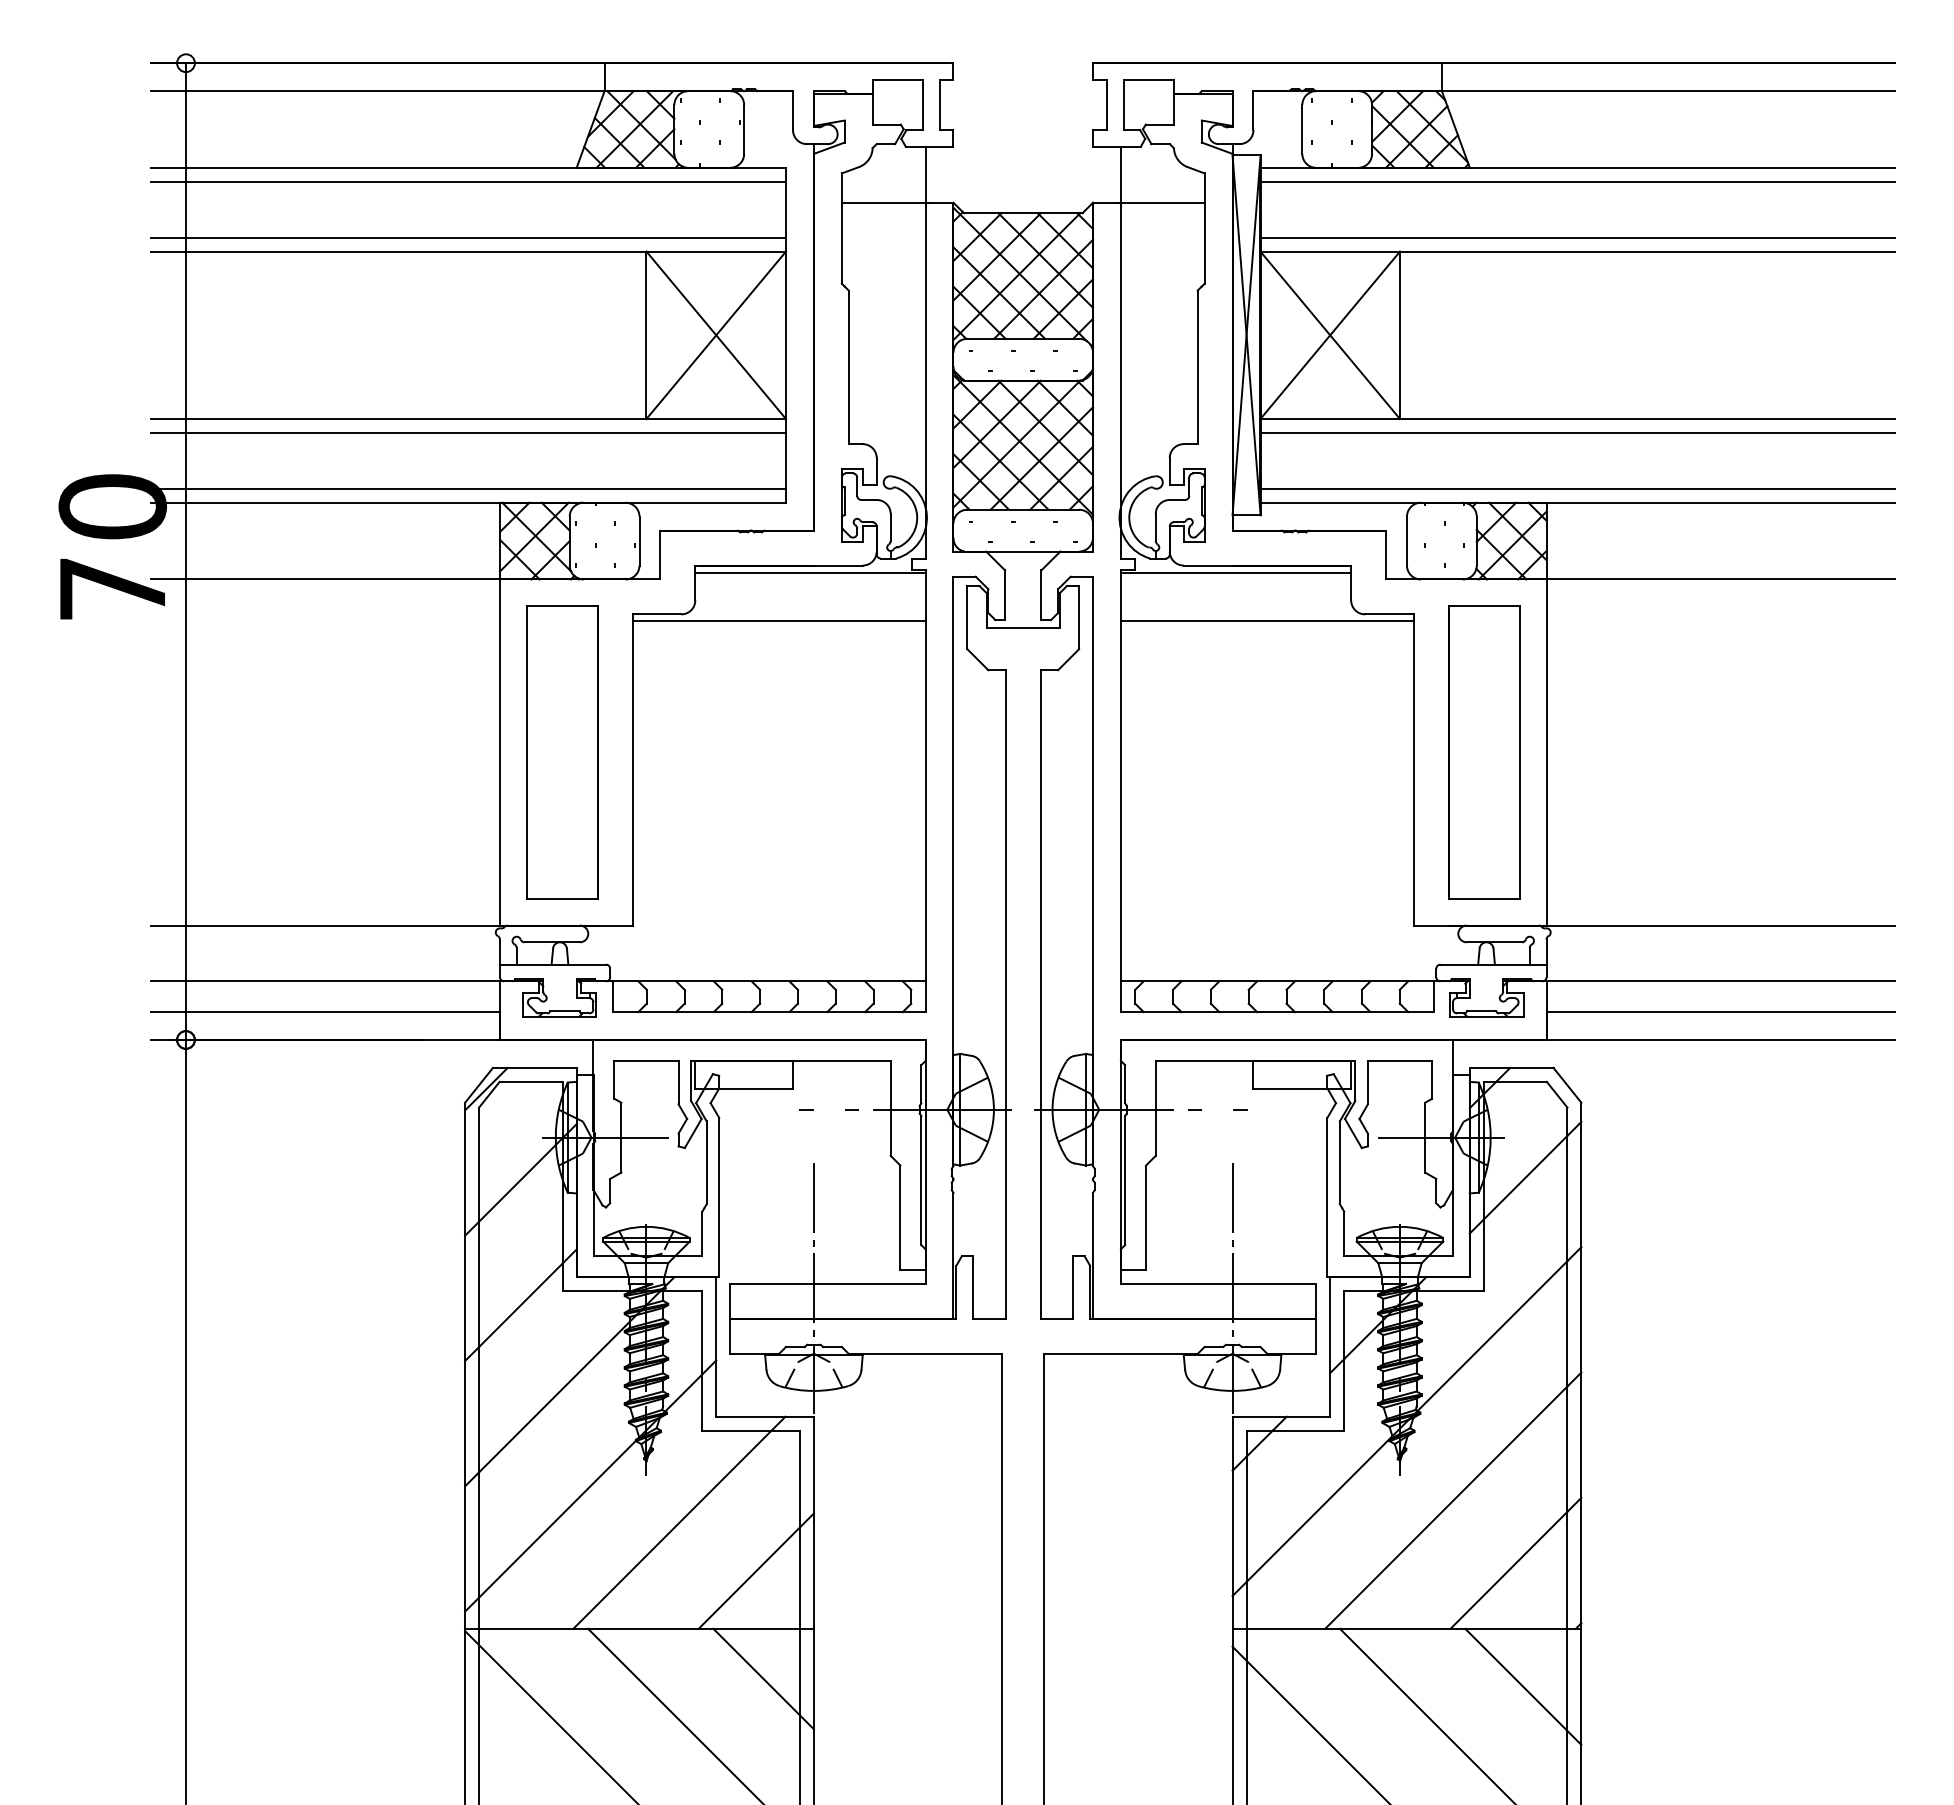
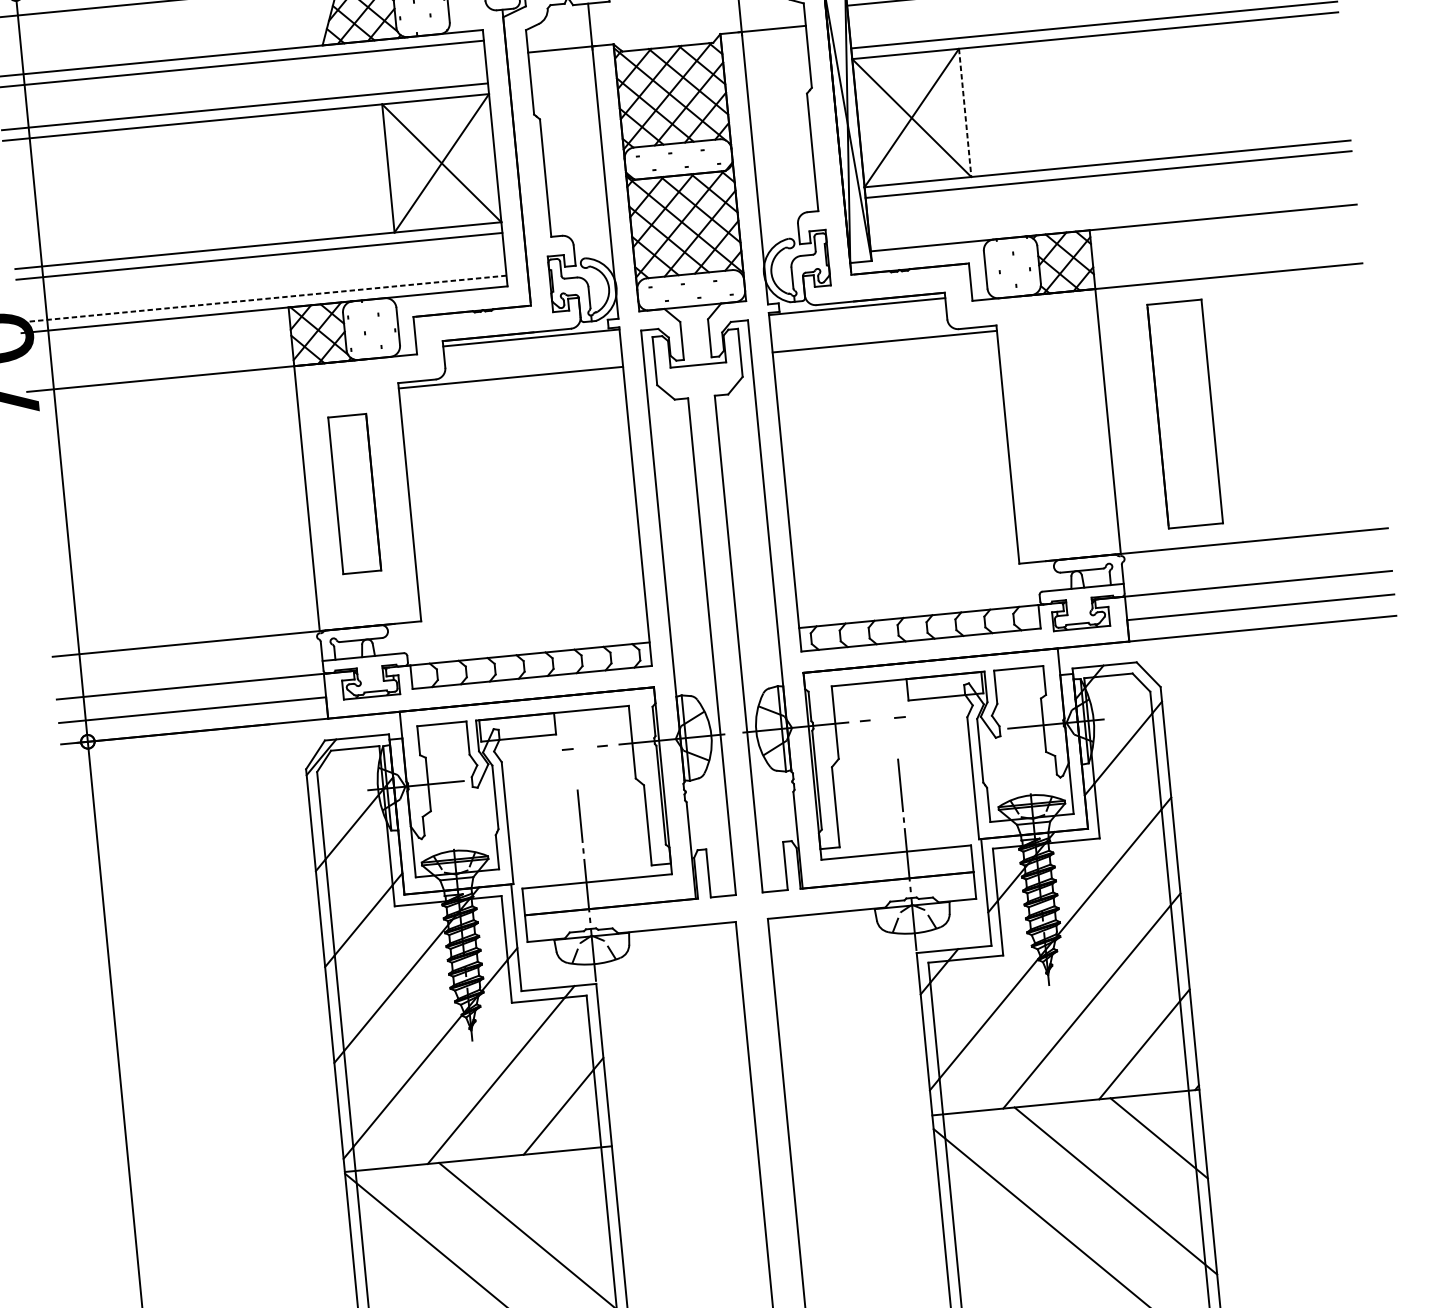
line: (1400, 335) -> (965, 113), solid -> dashed
line: (468, 488) -> (263, 298), solid -> dashed
line: (1577, 488) -> (1112, 217), removed
part: (562, 752) -> (354, 494), size x0.7
part: (1484, 752) -> (1185, 414), moved
line: (763, 1678) -> (576, 1188), removed

